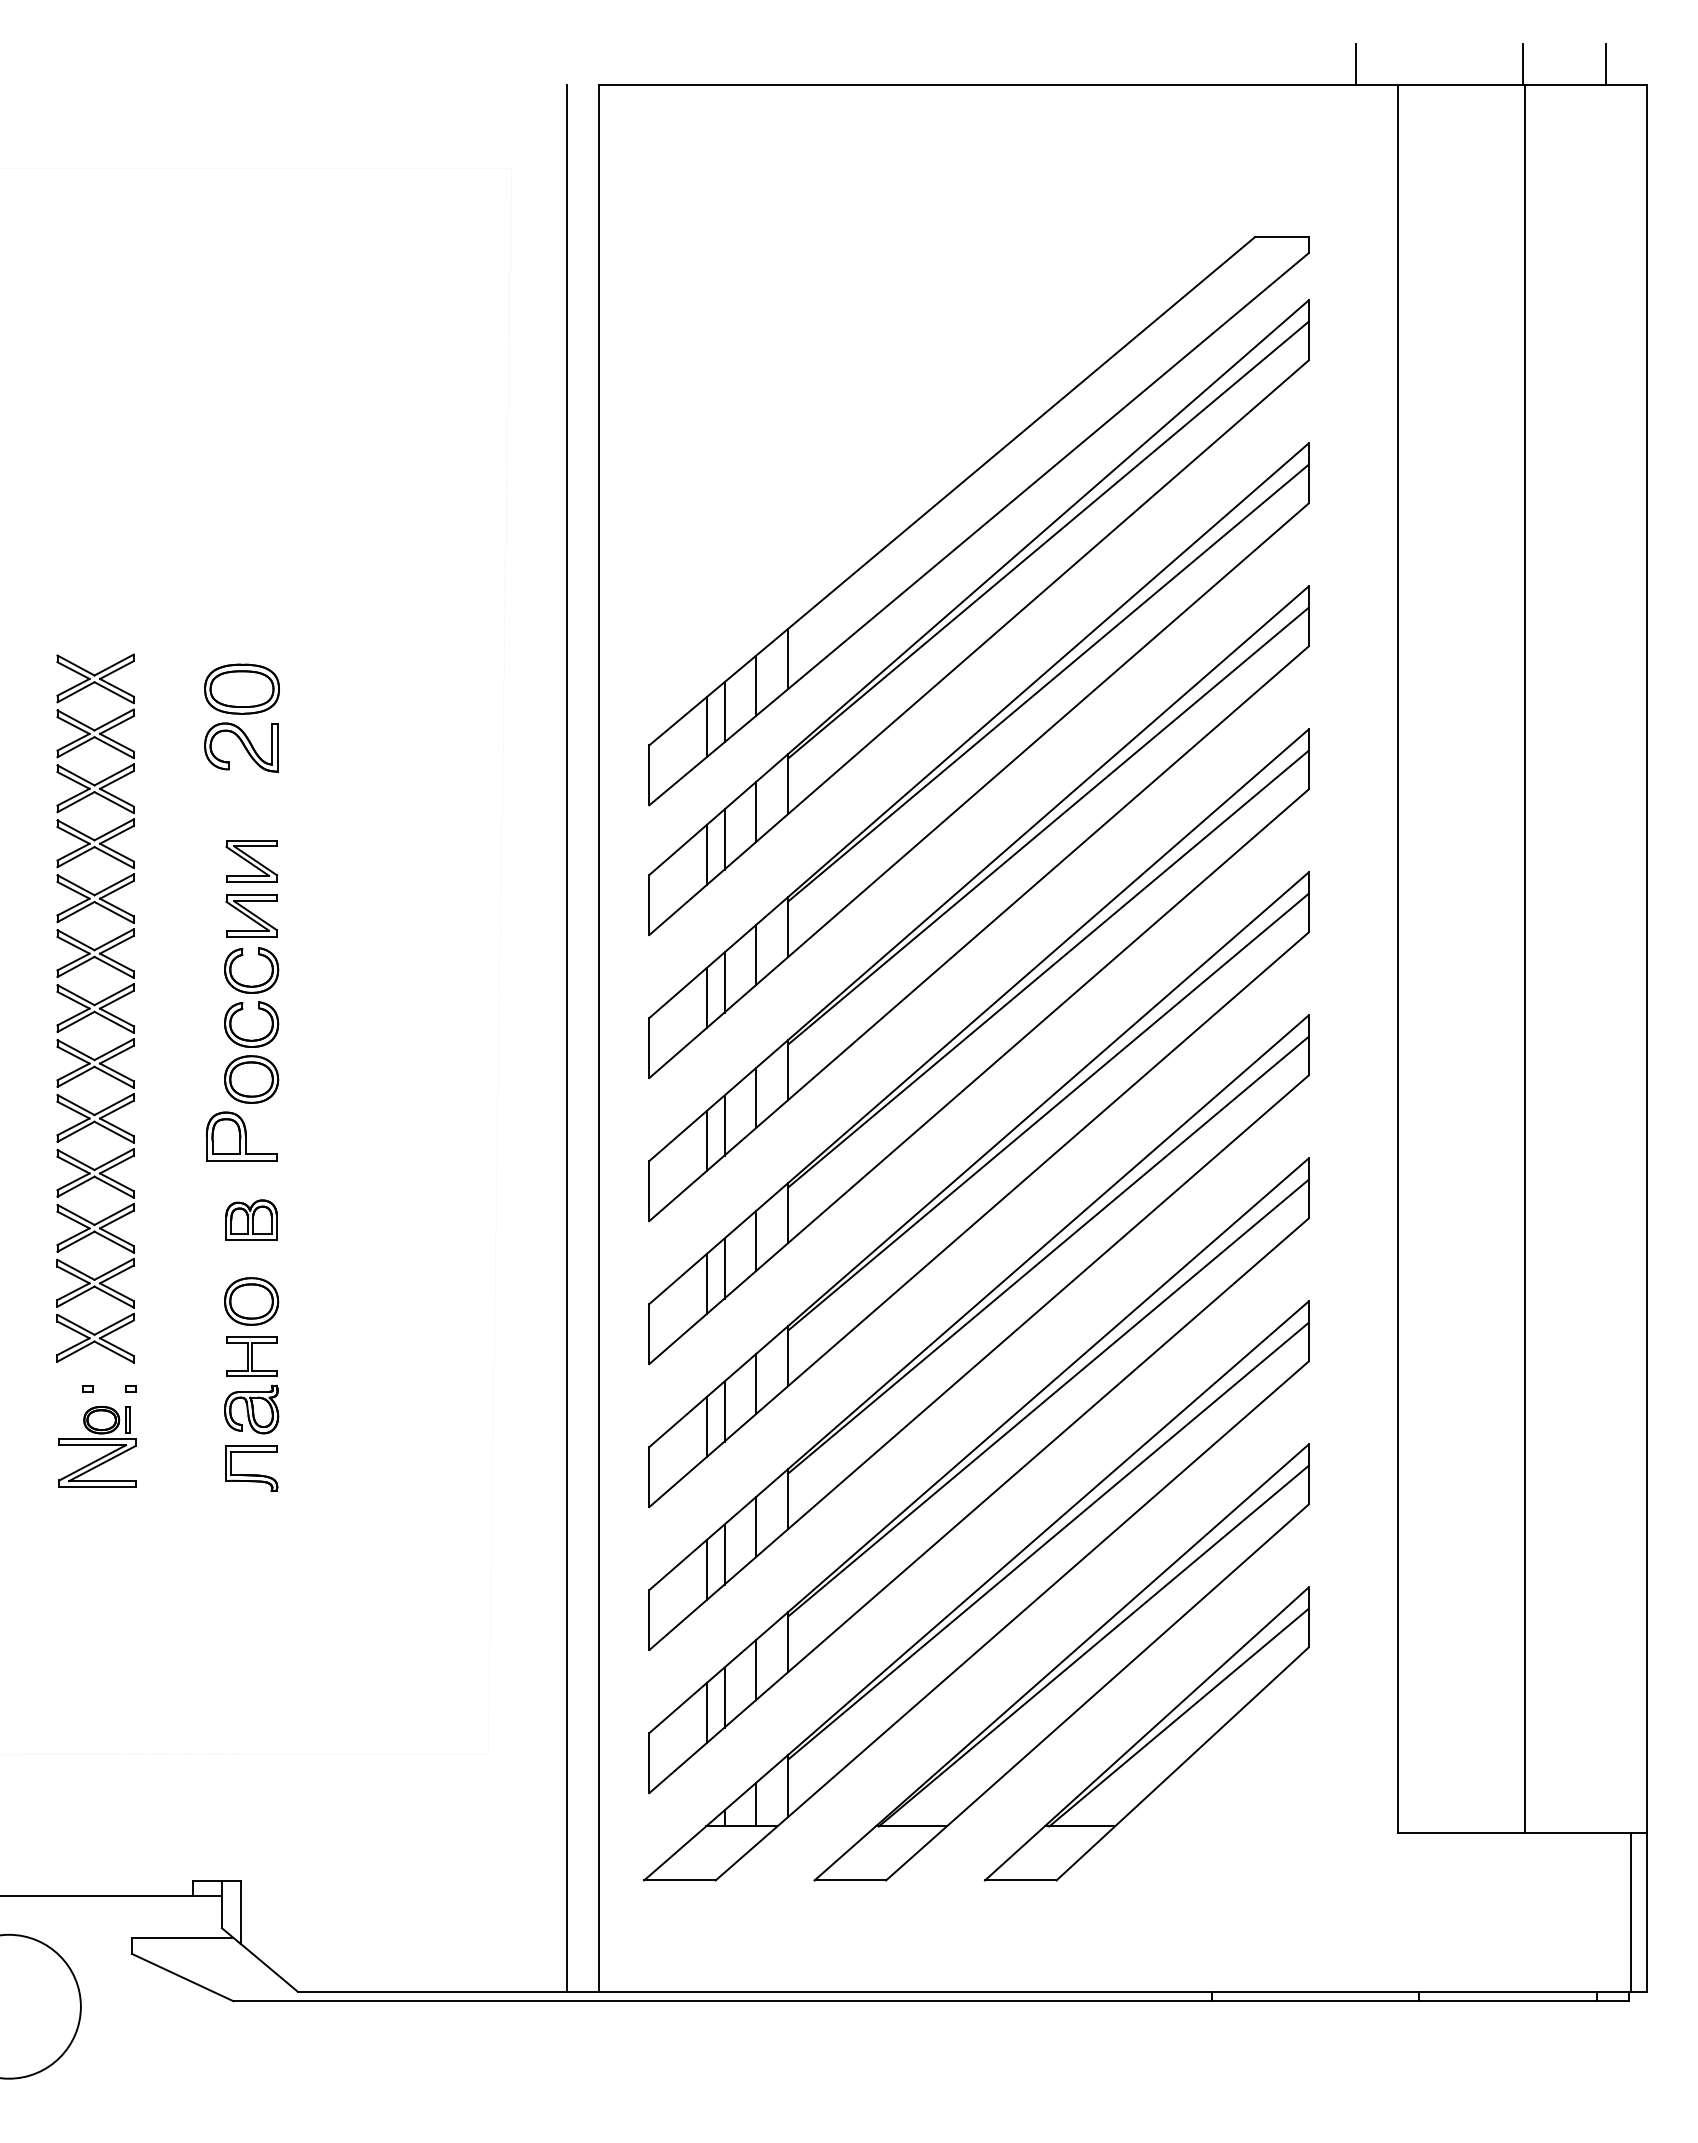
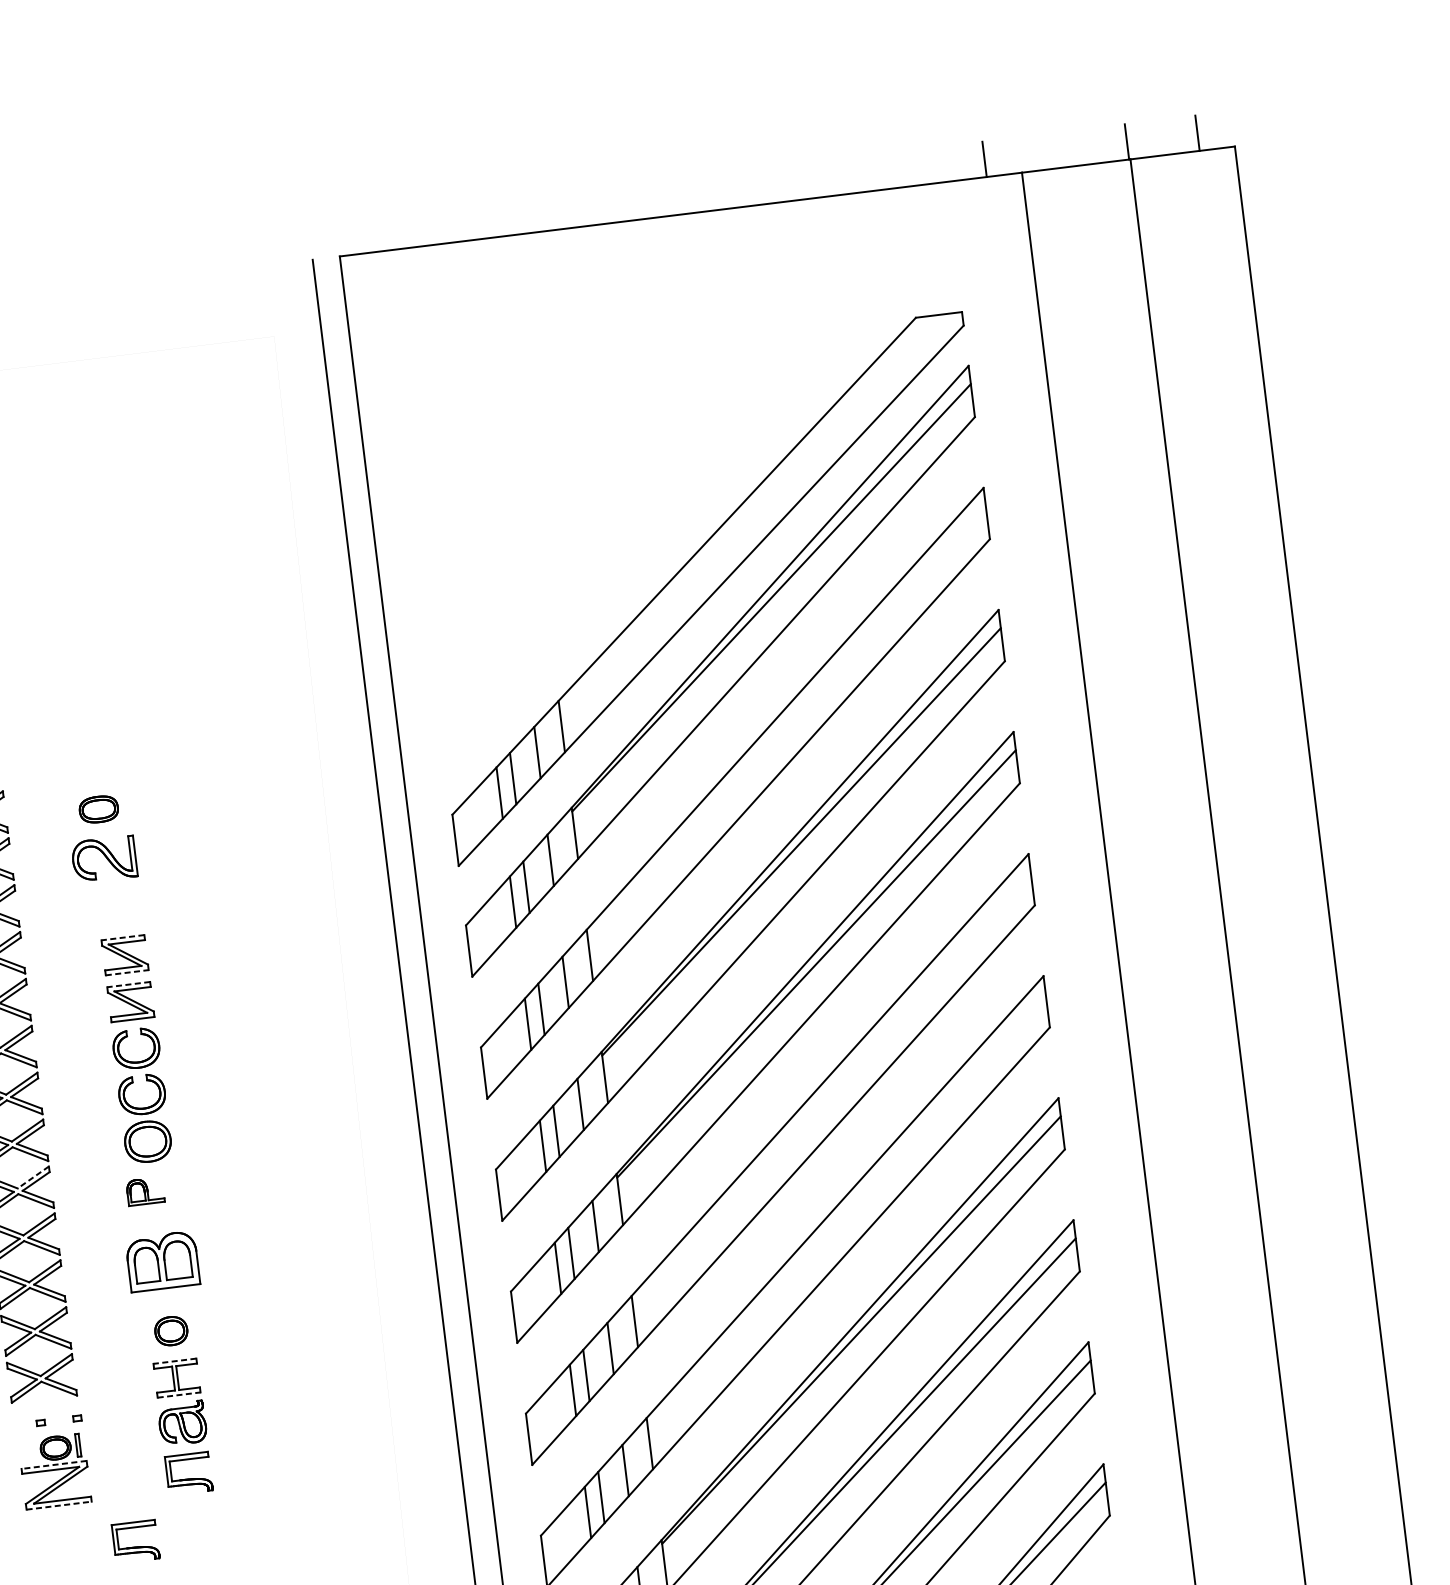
line: (1048, 682) -> (786, 719), removed
part: (241, 688) -> (98, 809), size x0.6
line: (251, 840) -> (122, 937), solid -> dashed
line: (252, 881) -> (127, 972), solid -> dashed
line: (251, 895) -> (128, 984), solid -> dashed
line: (113, 1104) -> (32, 1177), solid -> dashed
line: (1048, 1111) -> (831, 1085), removed
part: (241, 1136) -> (145, 1191), size x0.6
part: (251, 1219) -> (162, 1261), size x1.6
line: (1048, 1254) -> (846, 1207), removed
part: (251, 1301) -> (171, 1331), size x0.7
line: (251, 1336) -> (174, 1361), solid -> dashed
line: (252, 1376) -> (179, 1395), solid -> dashed
line: (96, 1439) -> (53, 1465), solid -> dashed
line: (97, 1487) -> (59, 1506), solid -> dashed
part: (180, 1539) -> (135, 1541), added

